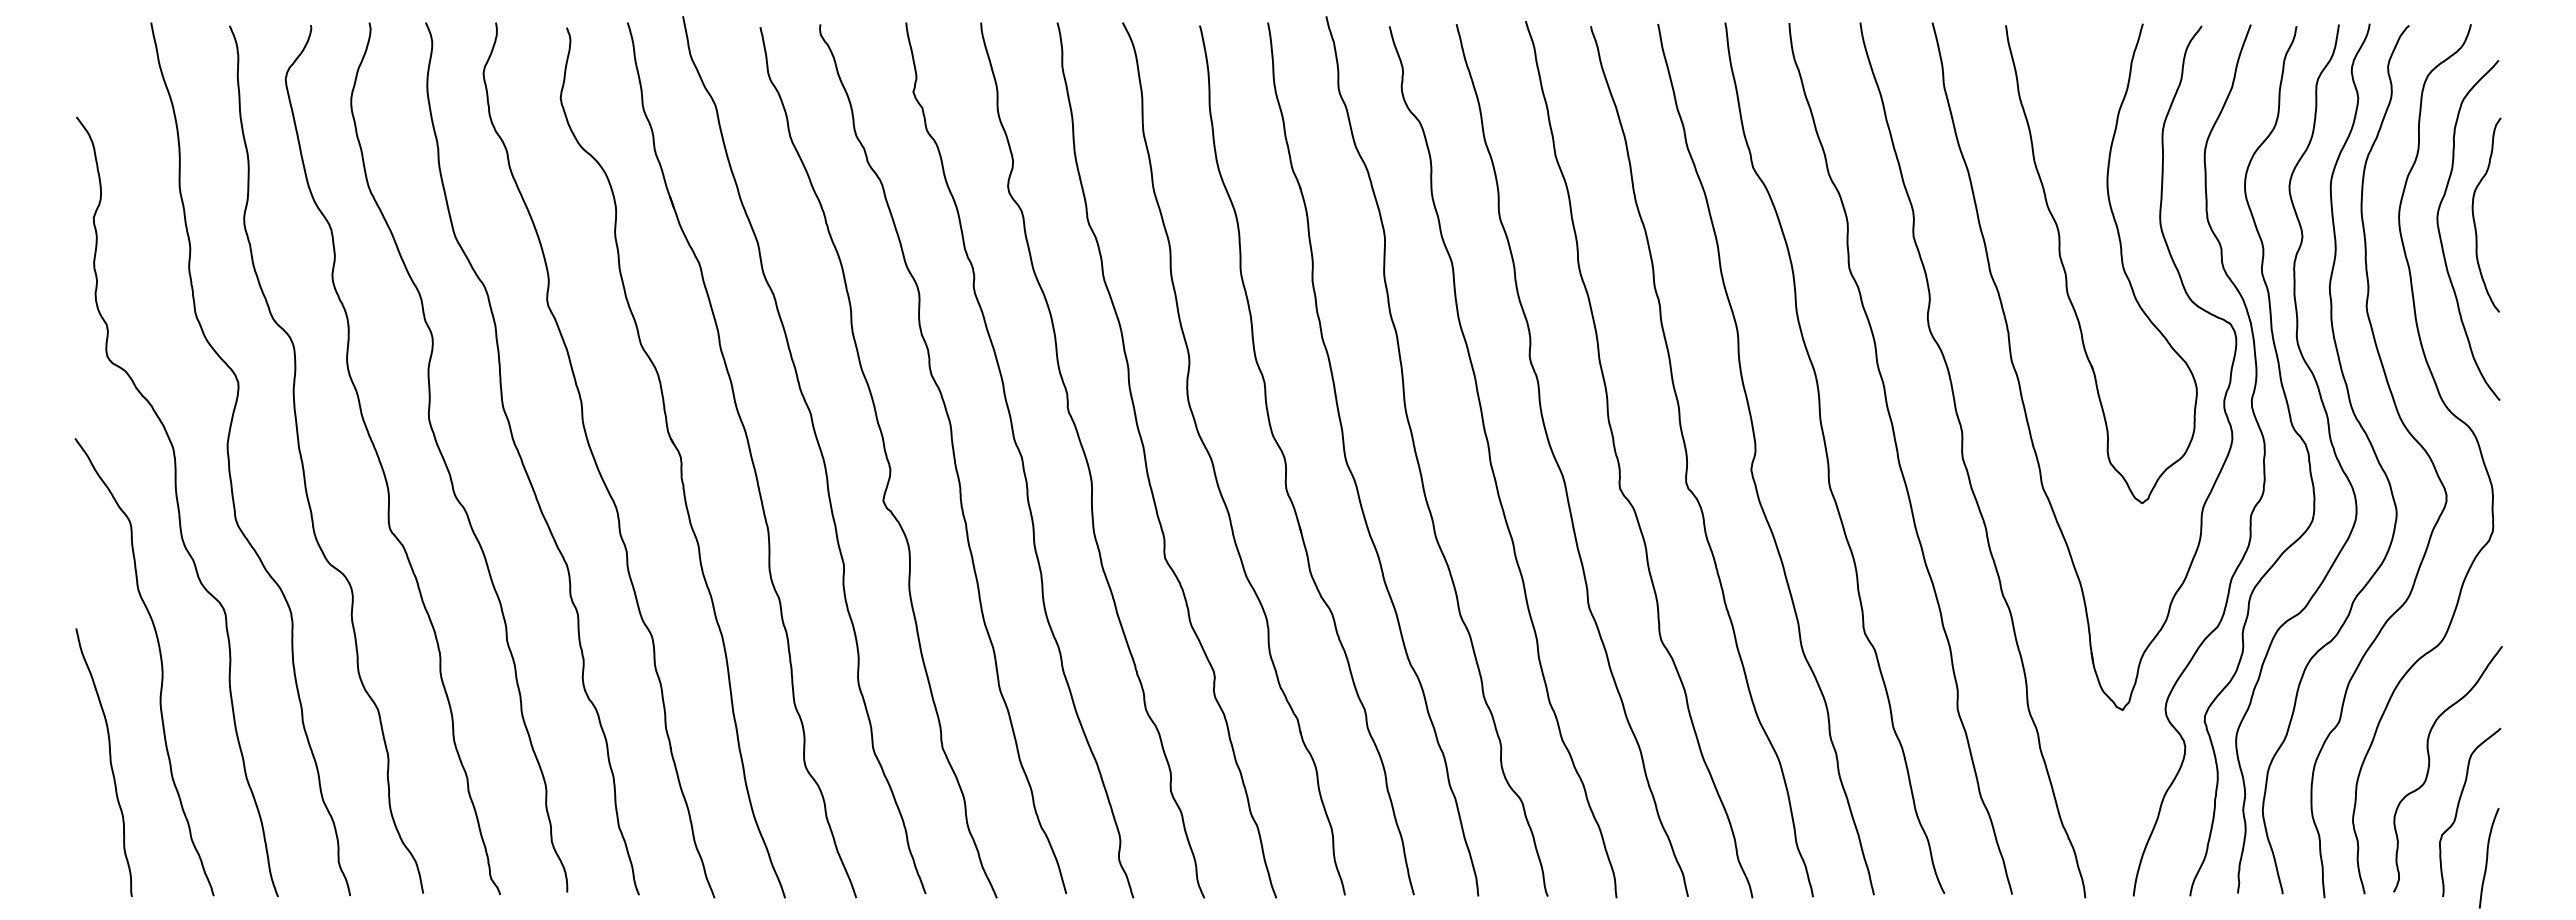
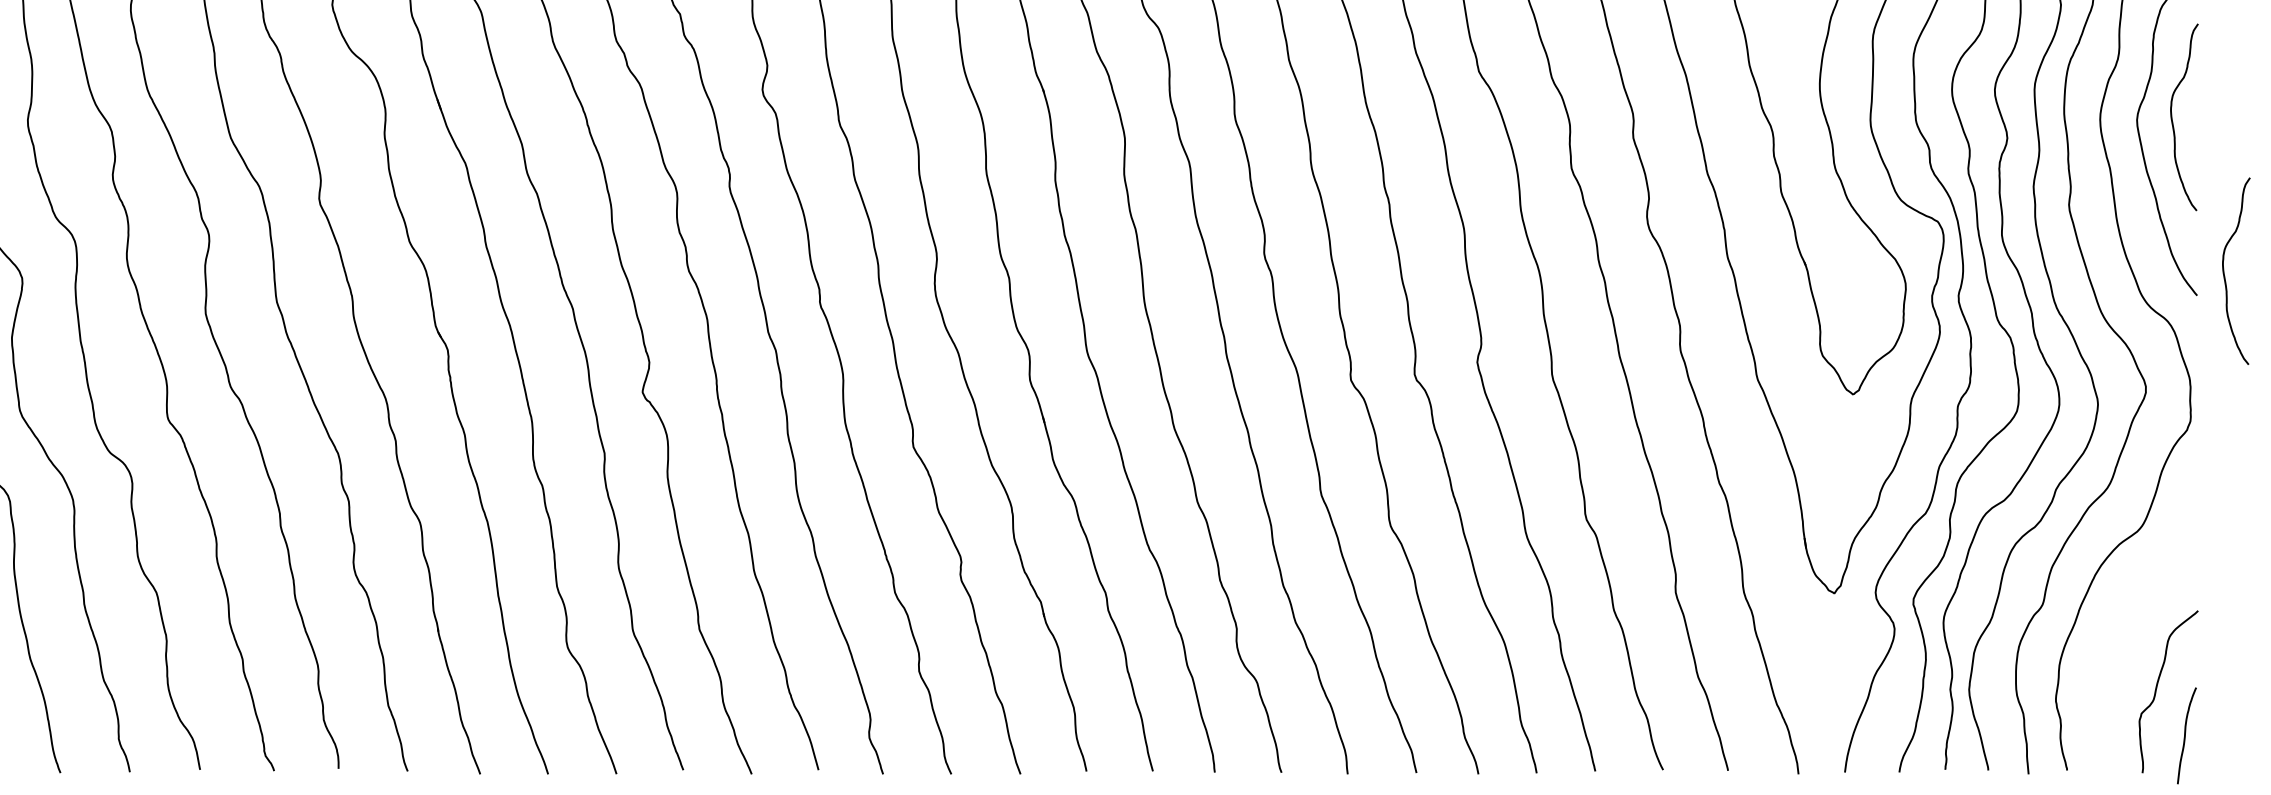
curve: (2528, 375) -> (2224, 271), added
curve: (2429, 769) -> (2129, 650), removed

